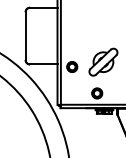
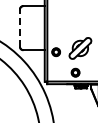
line: (25, 36) -> (19, 28), solid -> dashed

